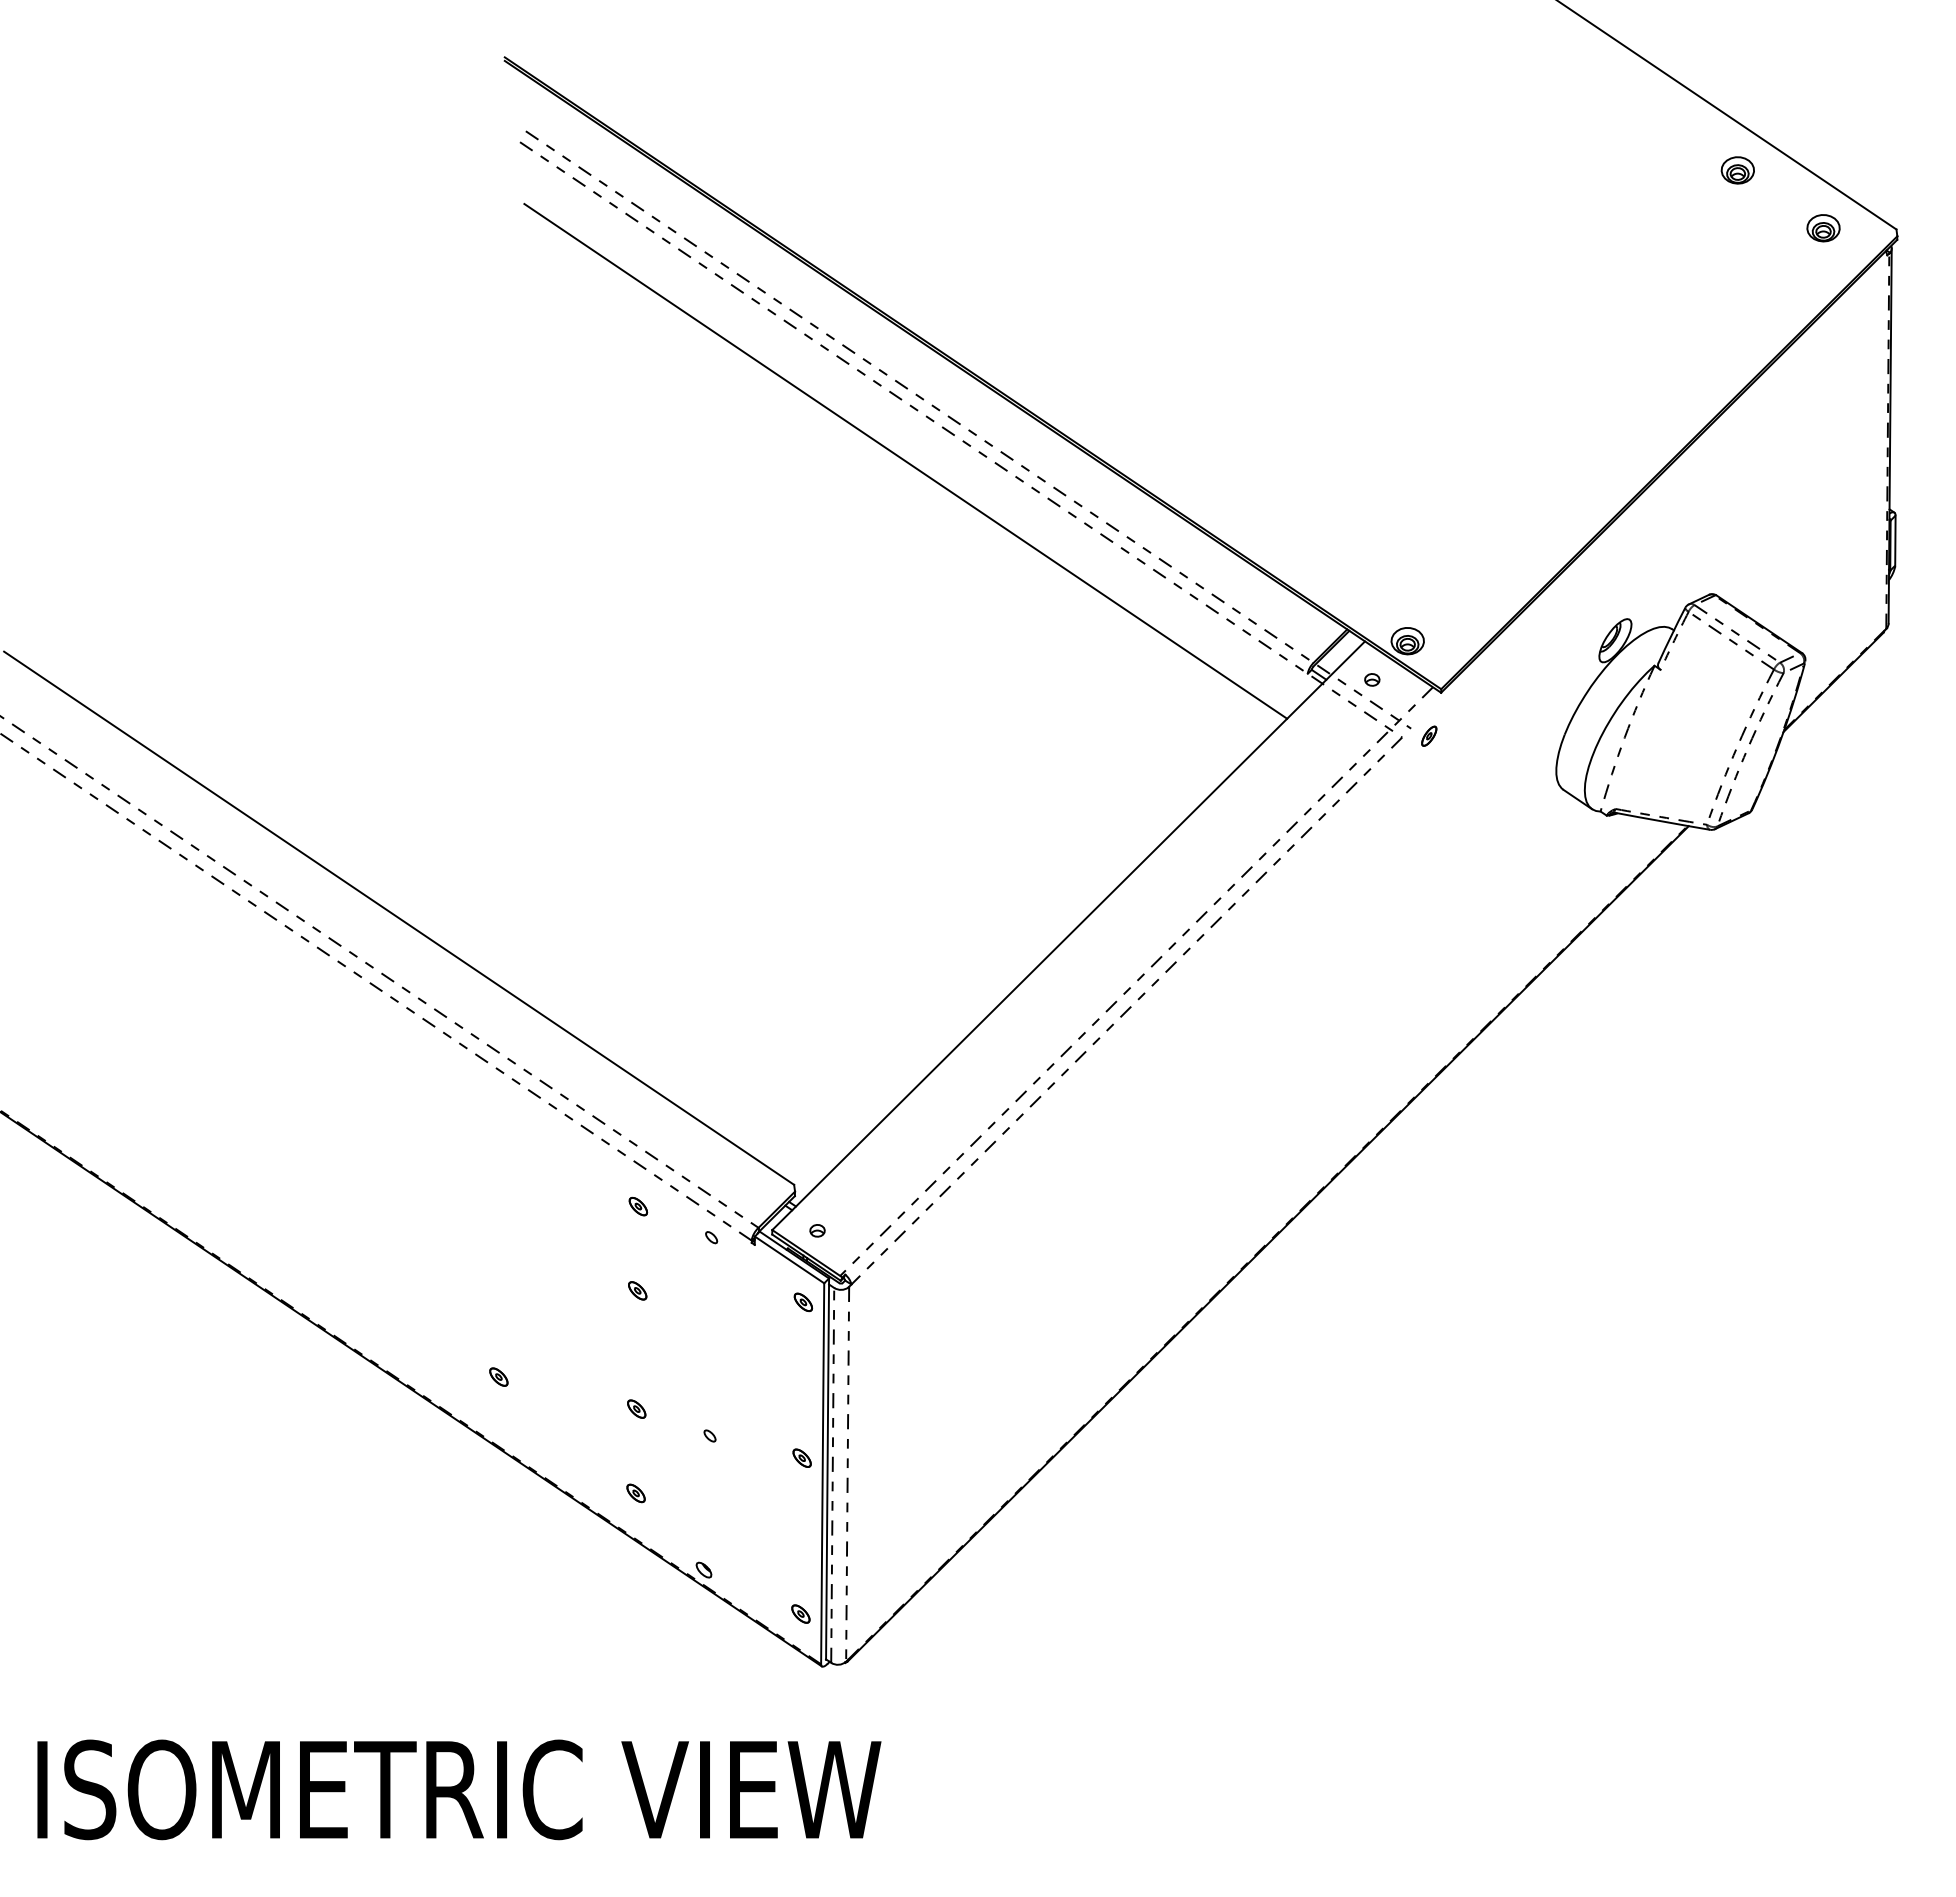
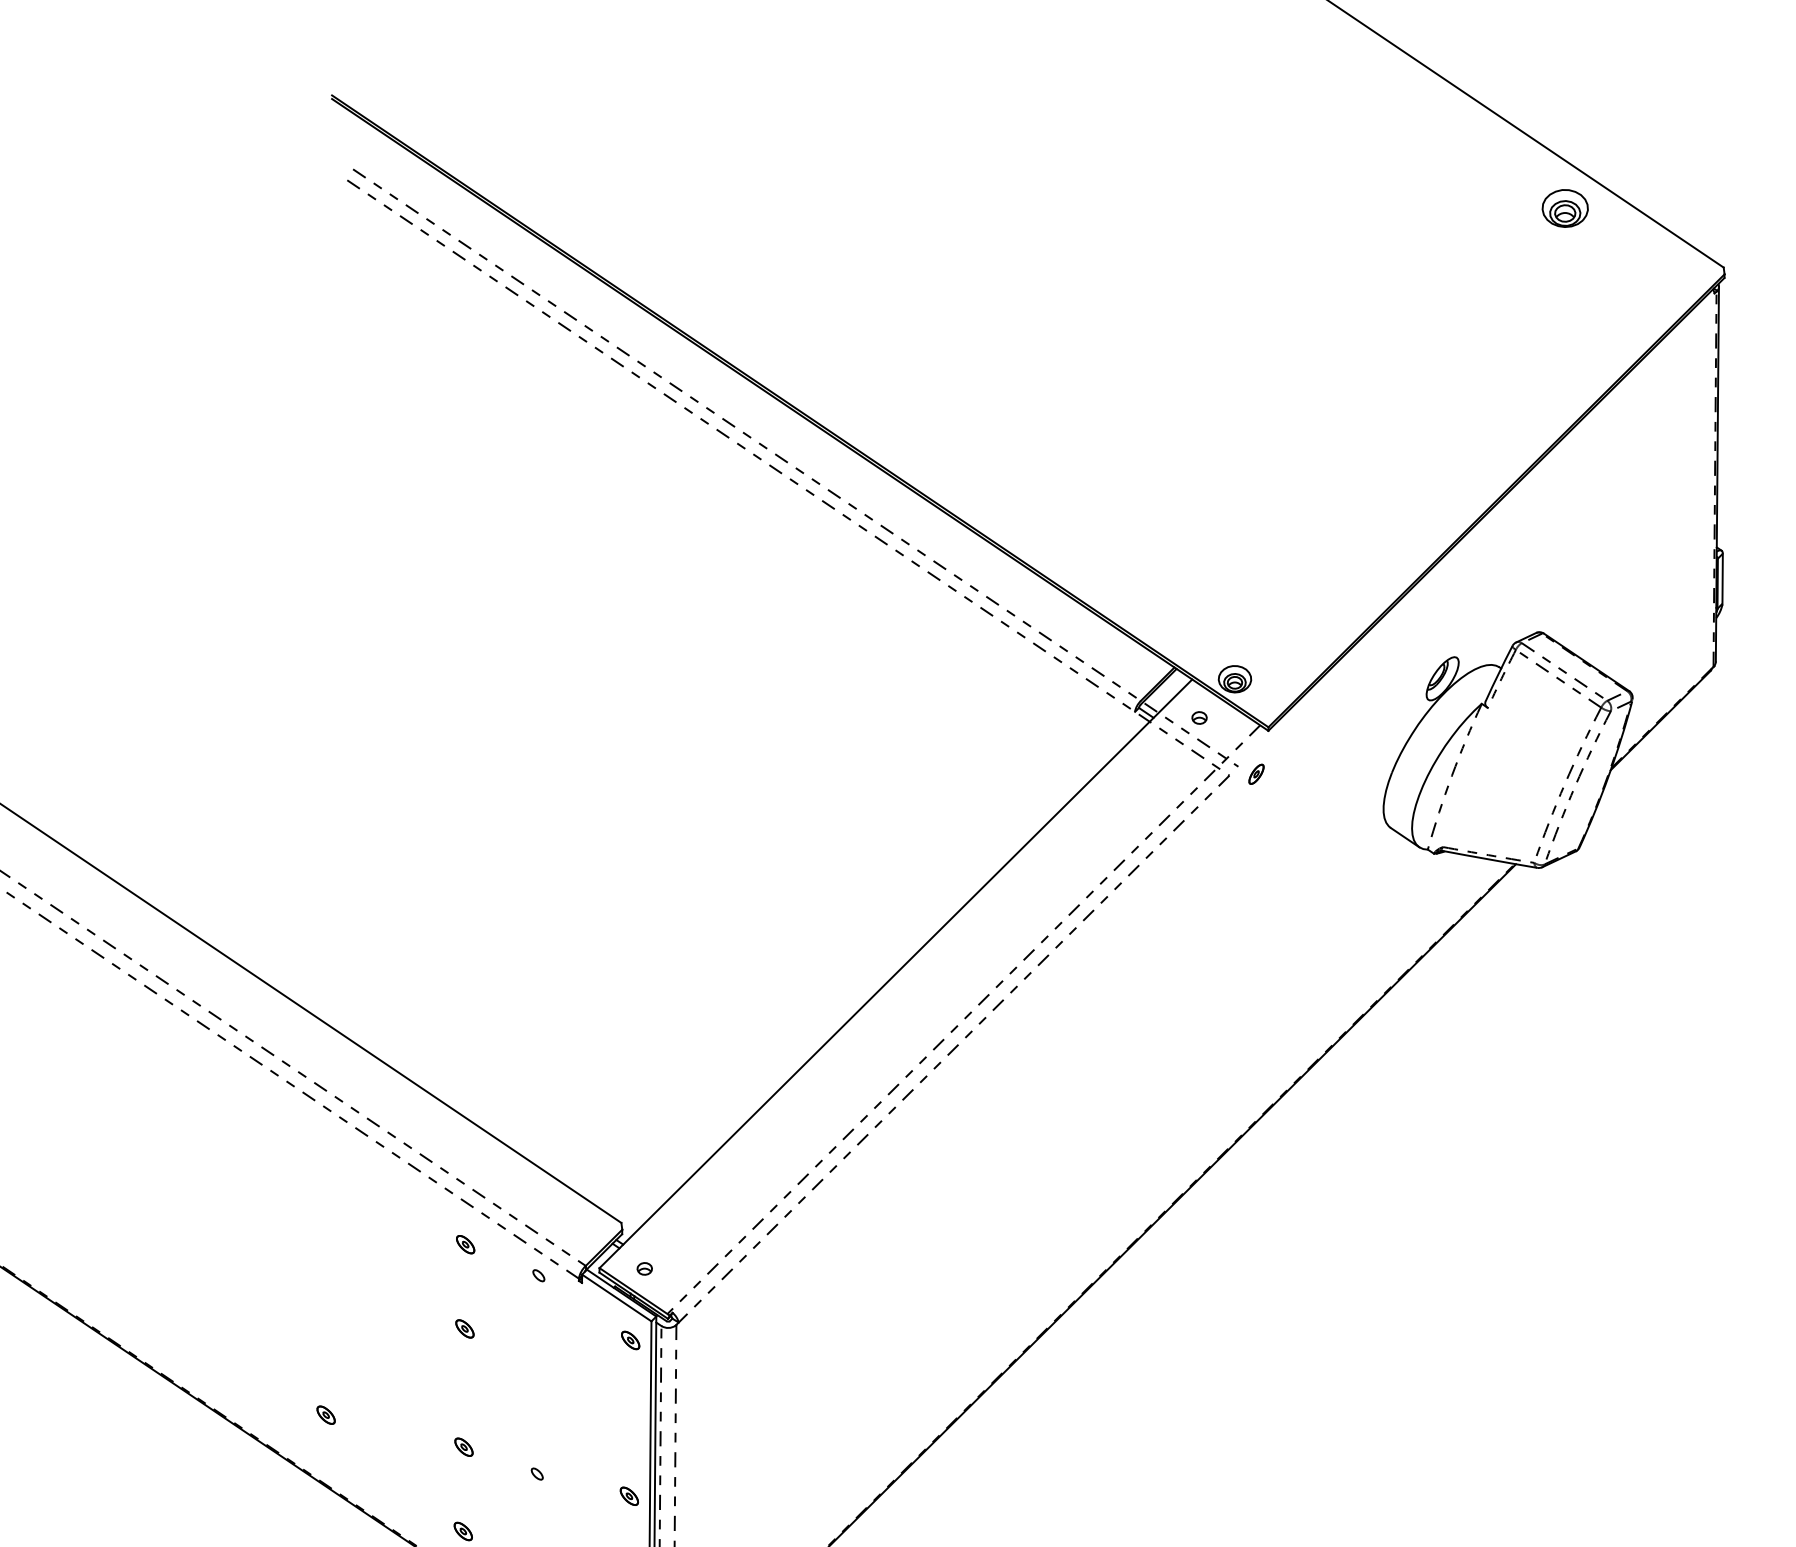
part: (1737, 170) -> (1564, 208), size x1.4
part: (1823, 228) -> (1650, 266), removed
line: (905, 461) -> (732, 499), removed

